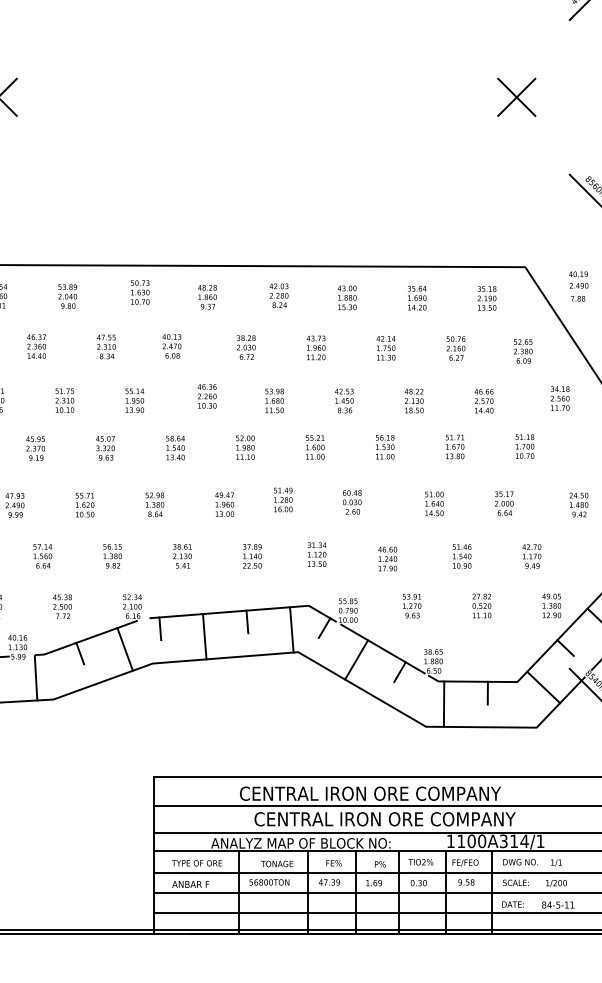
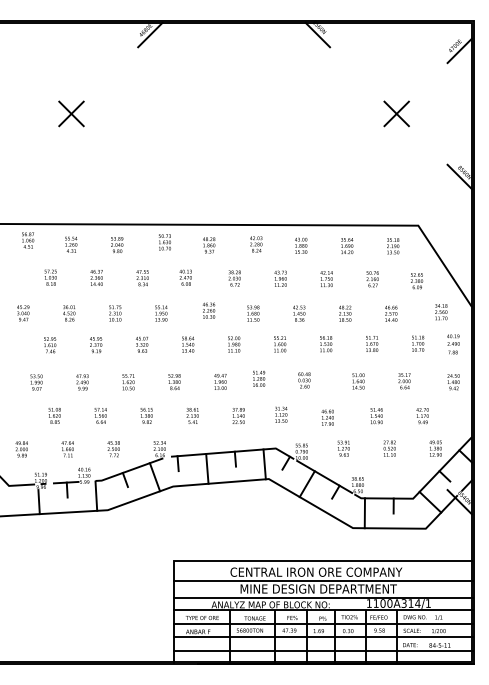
part: (516, 96) -> (396, 113), moved
text: (578, 286) -> (453, 344), moved
text: (384, 818) -> (325, 588), CENTRAL IRON ORE COMPANY -> MINE DESIGN DEPARTMENT

